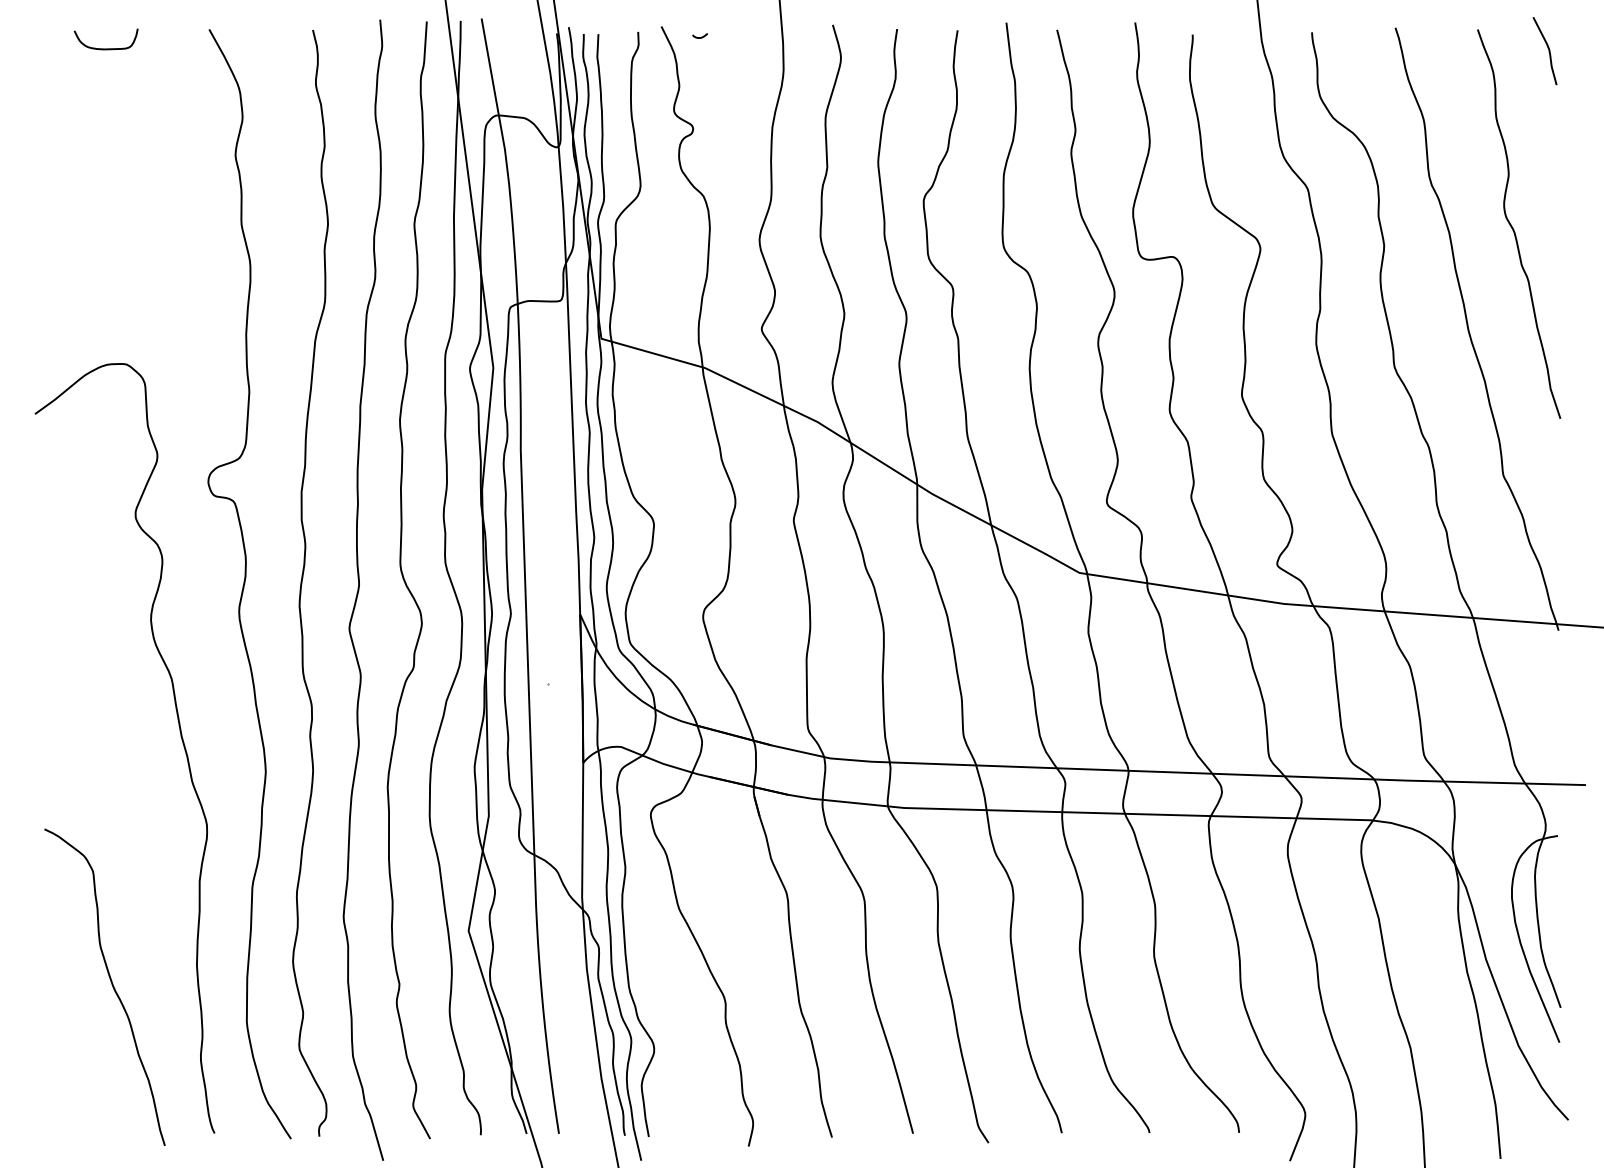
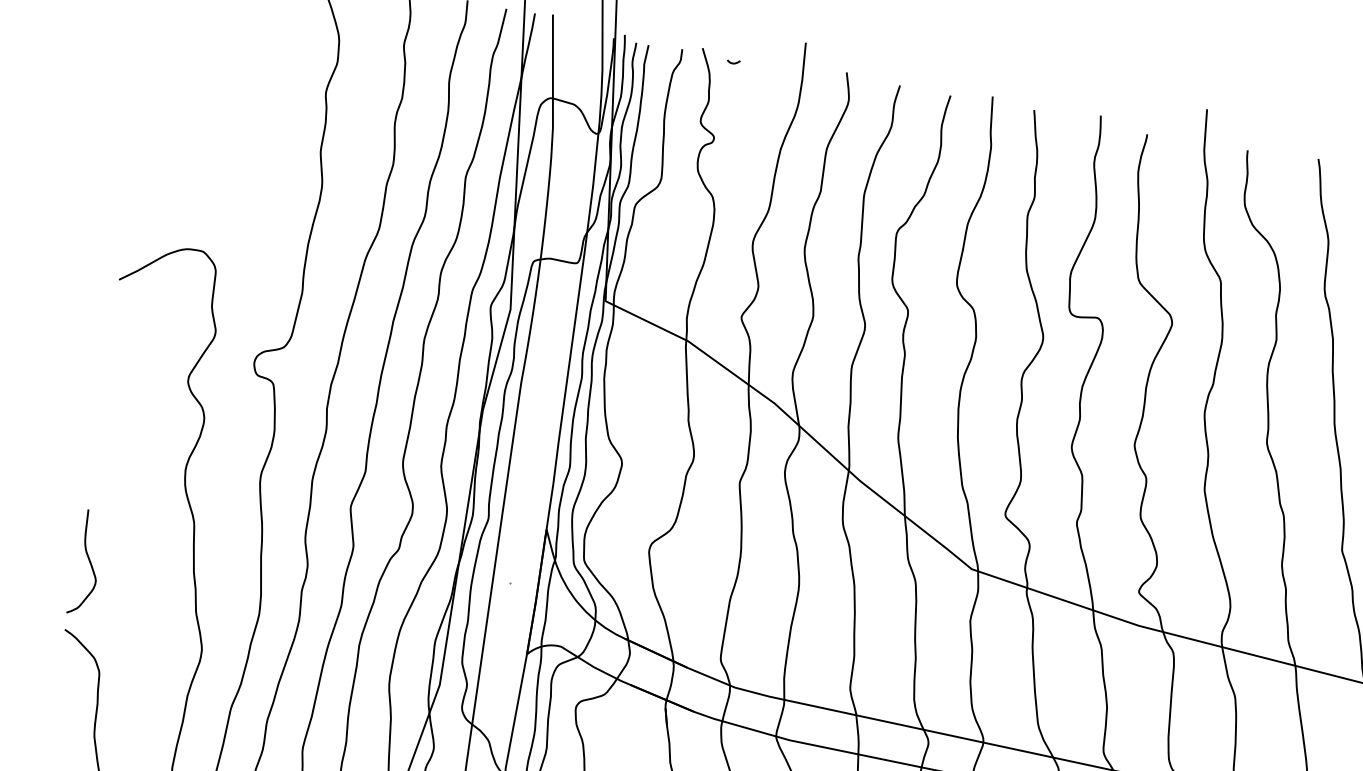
curve: (58, 745) -> (89, 561), added

